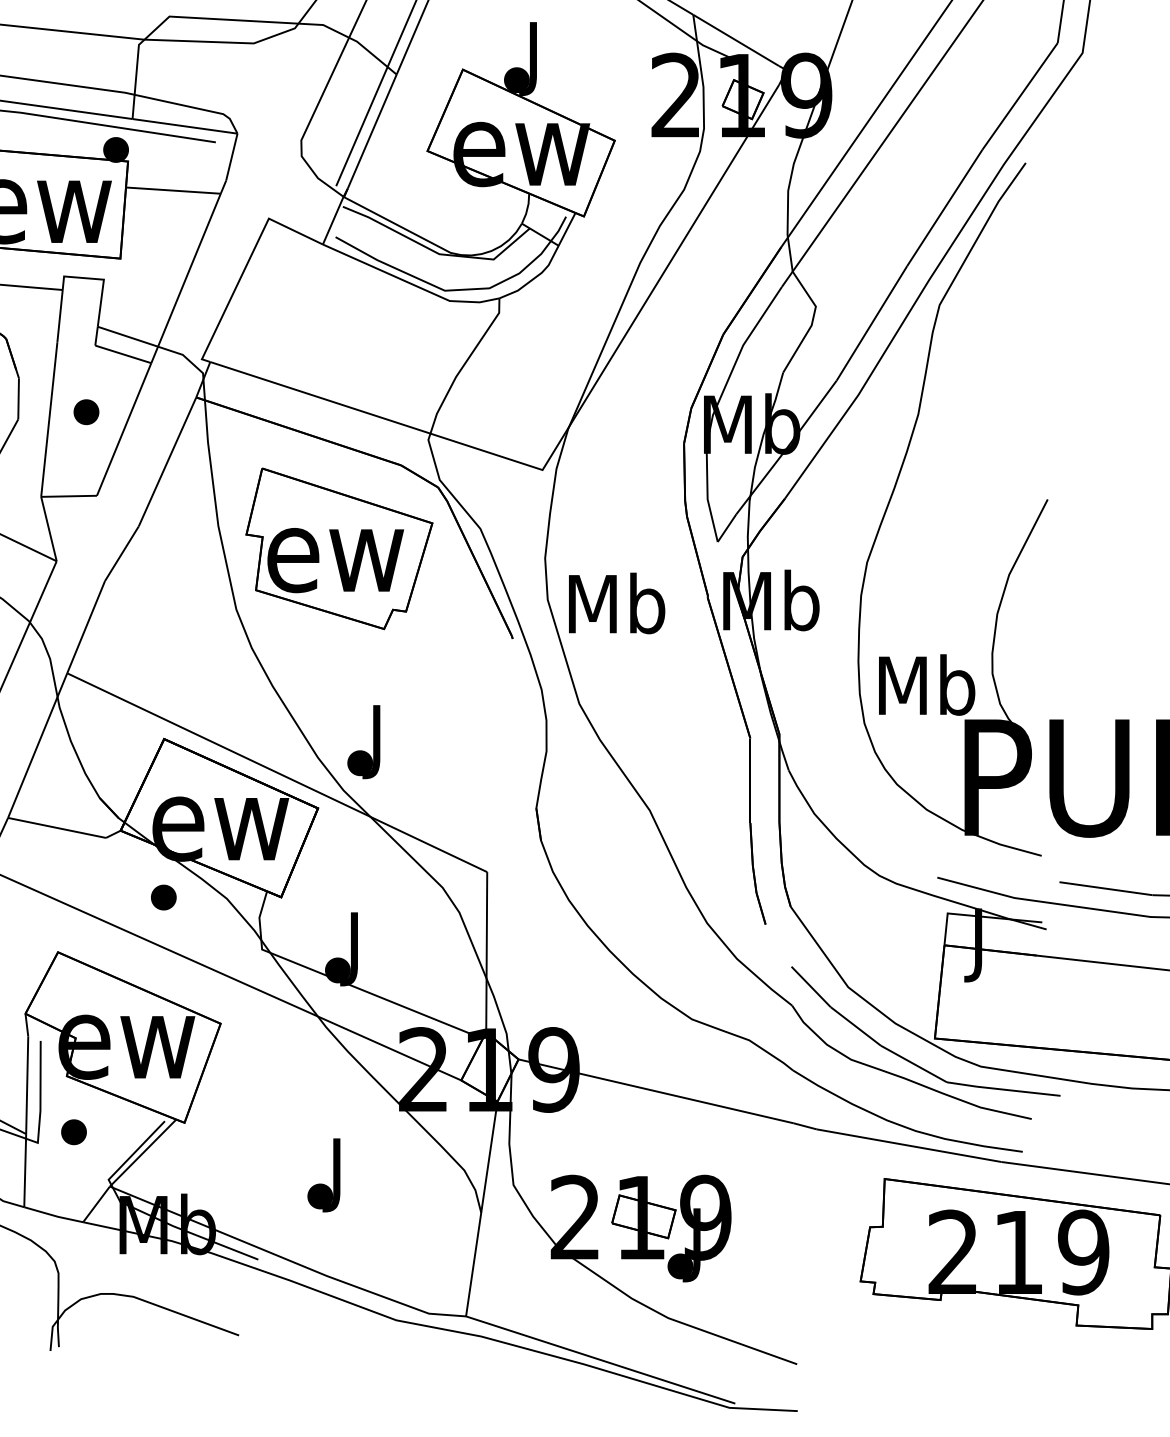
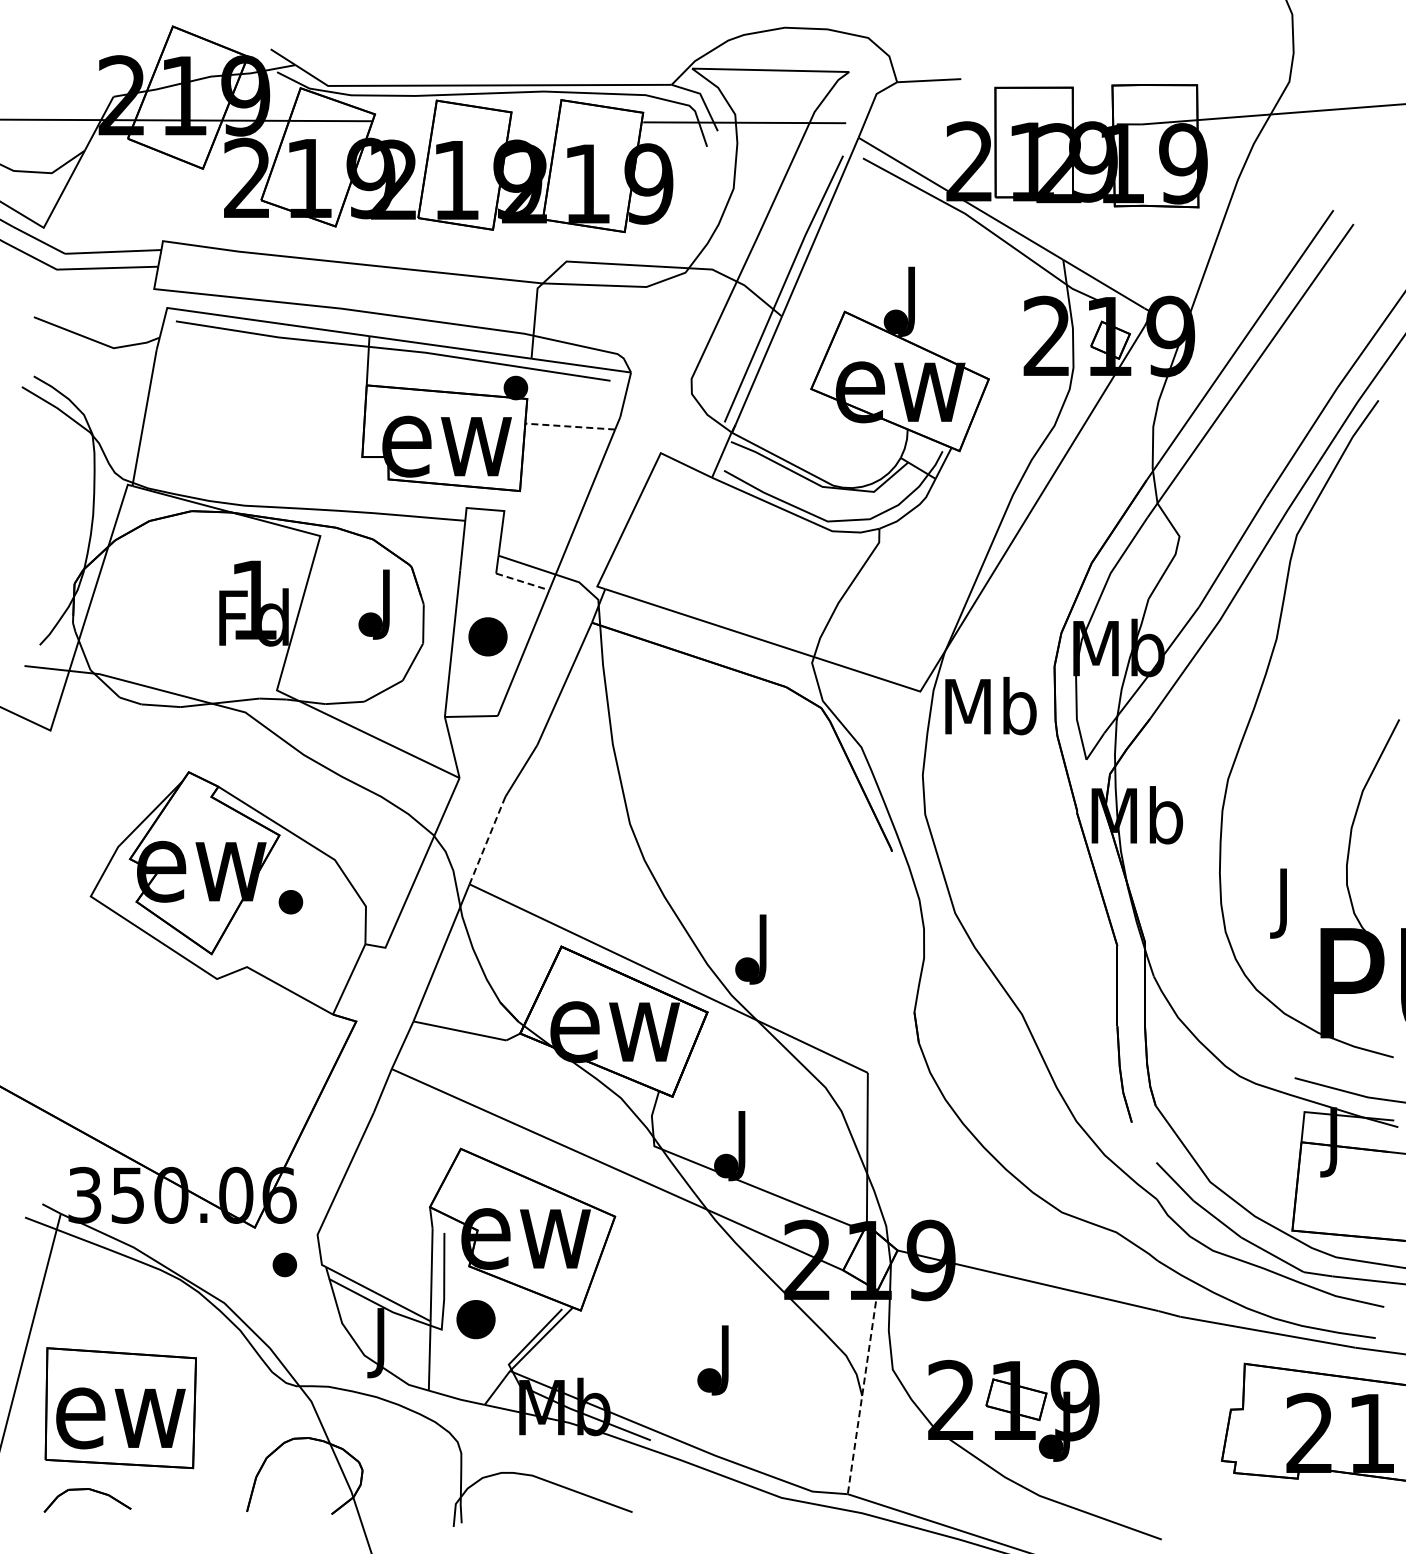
line: (172, 190) -> (569, 426), solid -> dashed
line: (123, 353) -> (522, 581), solid -> dashed
part: (86, 411) -> (487, 636), size x1.6
part: (339, 549) -> (727, 766), removed
text: (616, 603) -> (990, 706), moved
line: (86, 628) -> (487, 841), solid -> dashed
text: (926, 692) -> (1284, 902), Mb -> J
part: (164, 897) -> (561, 1096), removed
part: (73, 1132) -> (475, 1319), size x1.6
line: (481, 1209) -> (862, 1392), solid -> dashed

